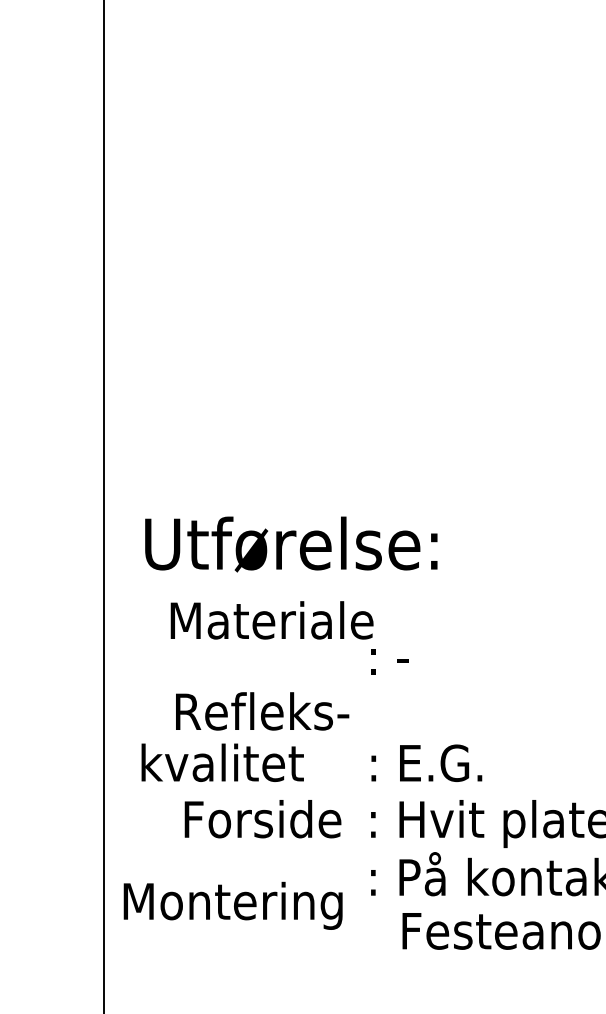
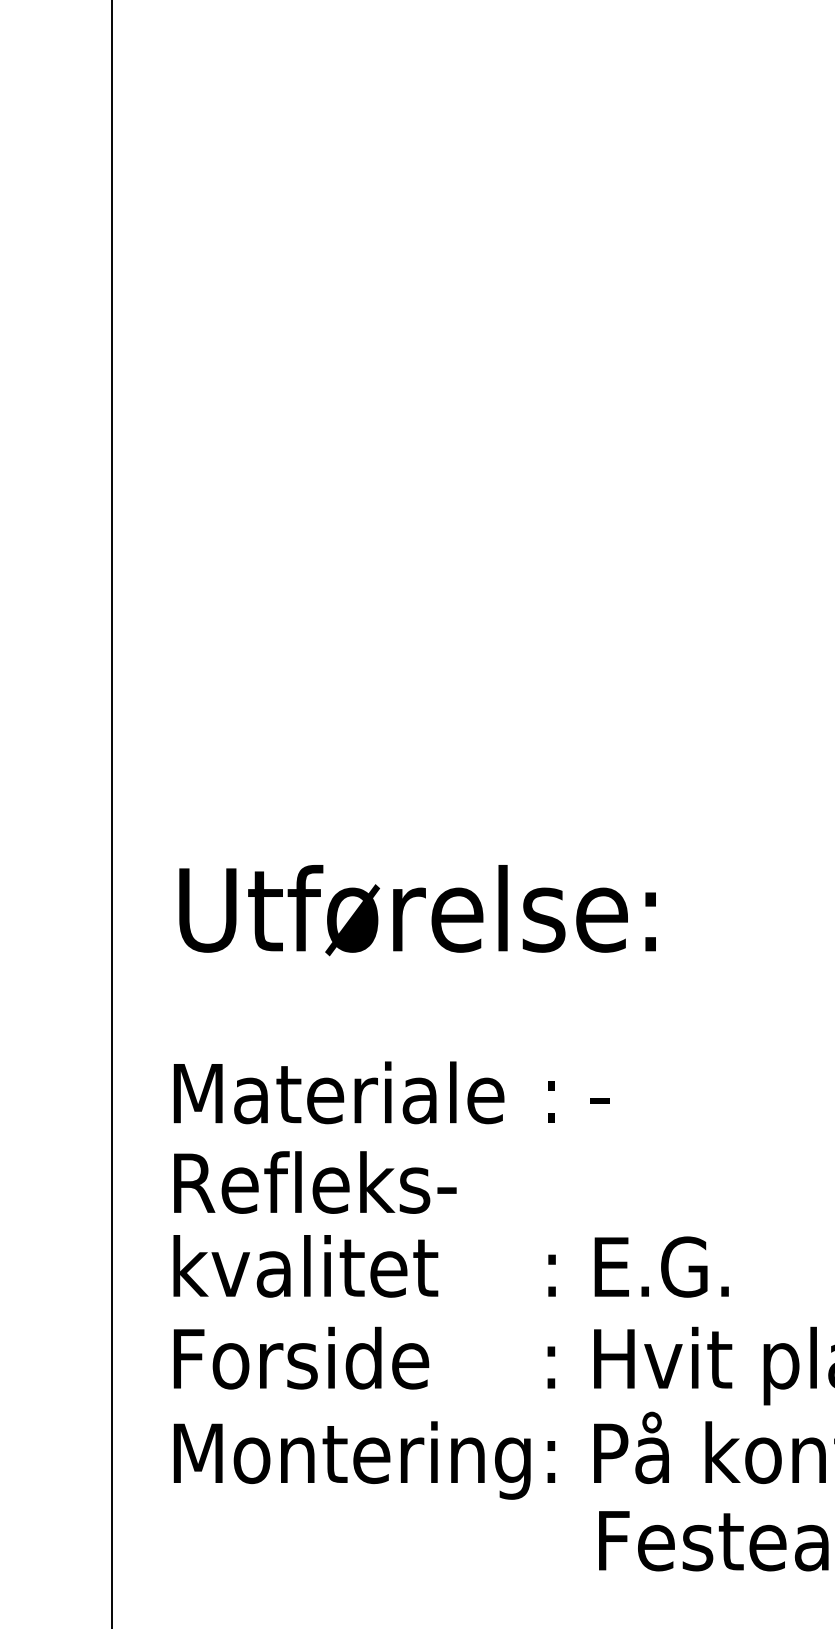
text: (271, 620) -> (338, 1093), moved
text: (262, 711) -> (315, 1182), moved
text: (262, 819) -> (300, 1358), moved
text: (232, 905) -> (351, 1459), moved

